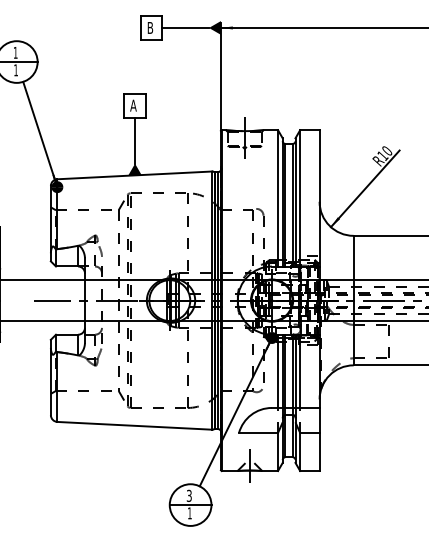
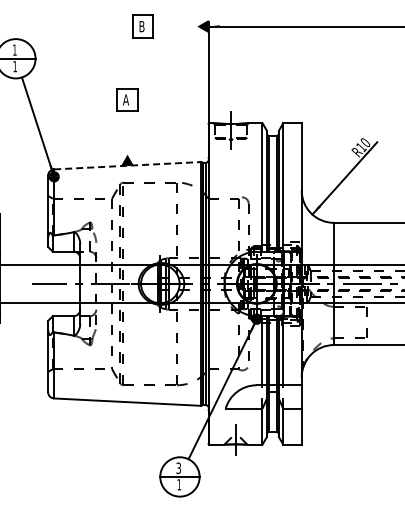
line: (185, 27) -> (175, 26), removed
line: (135, 140) -> (127, 132), removed
line: (135, 175) -> (127, 165), solid -> dashed

